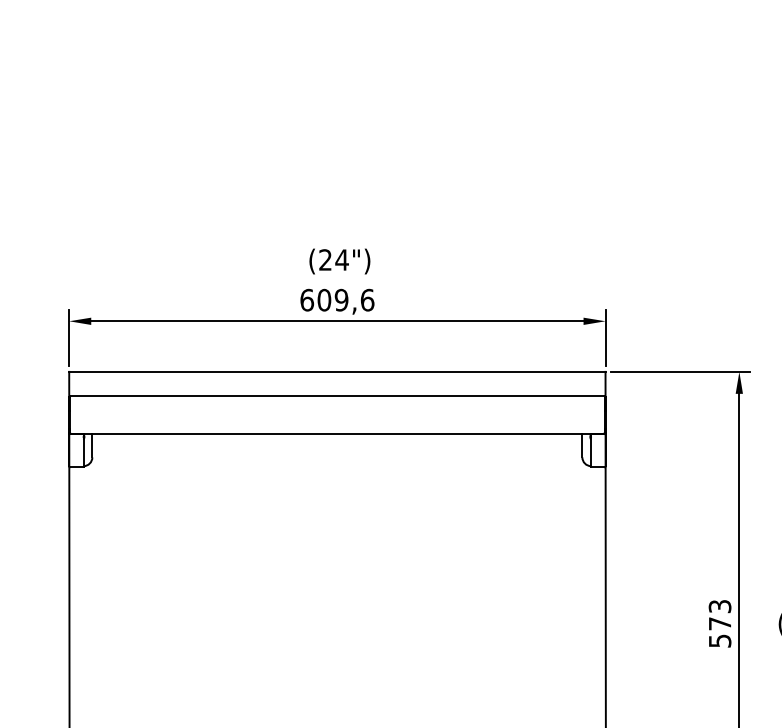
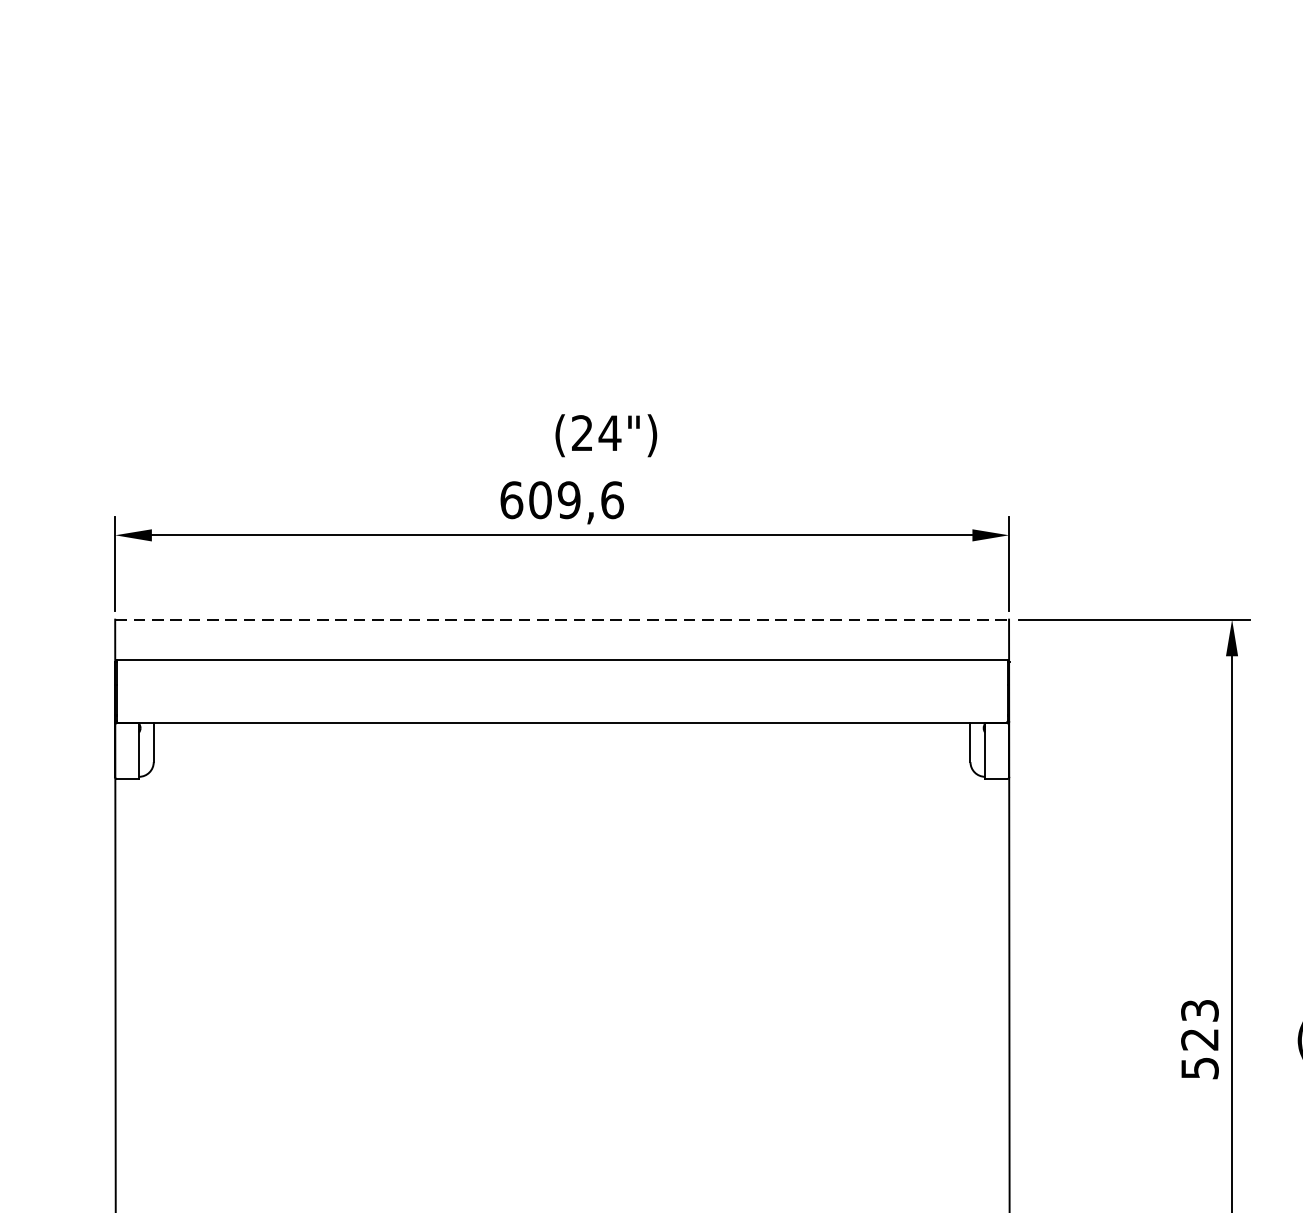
text: (339, 261) -> (605, 435), moved
line: (337, 371) -> (562, 619), solid -> dashed
text: (719, 623) -> (1199, 1039), 573 -> 523

